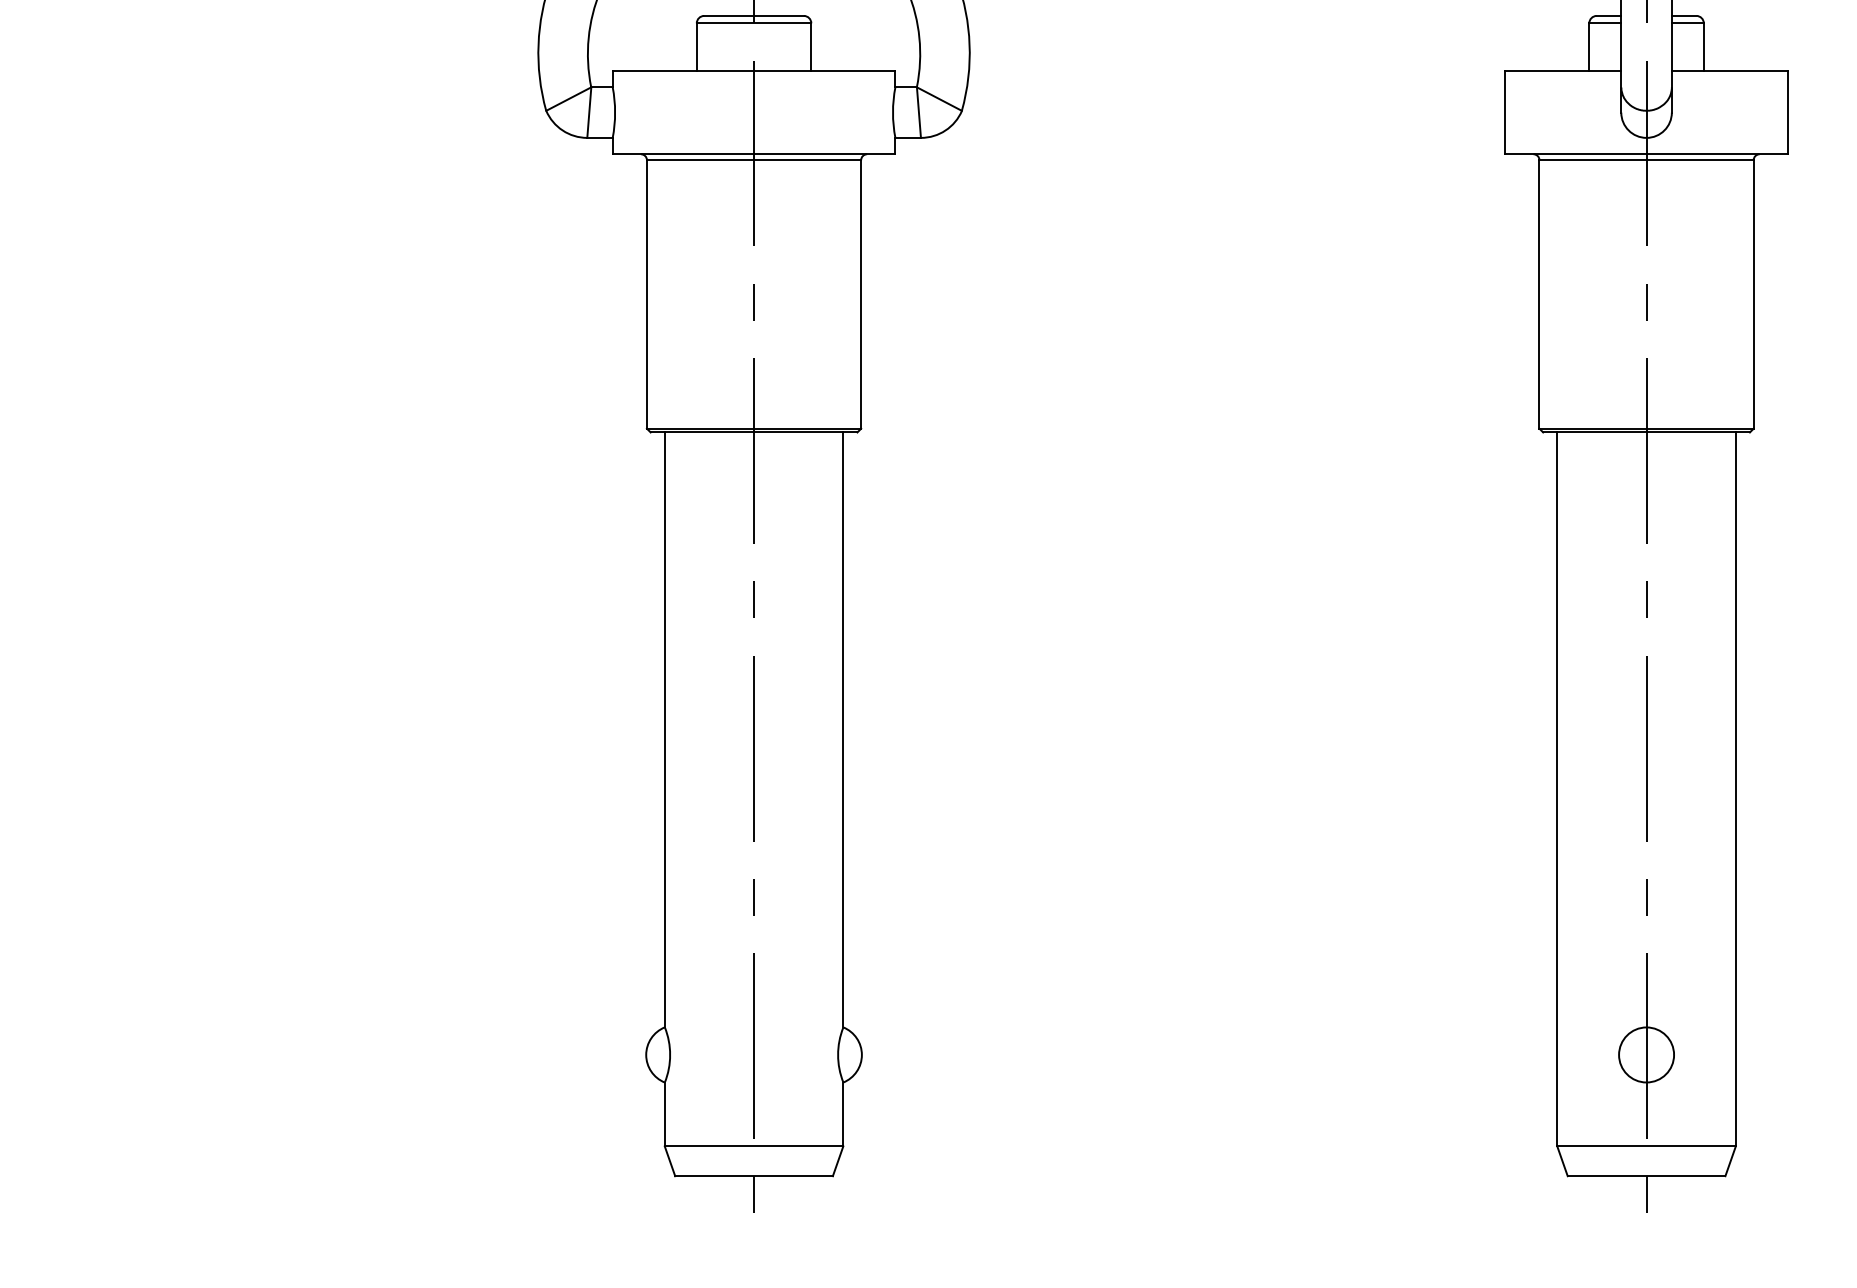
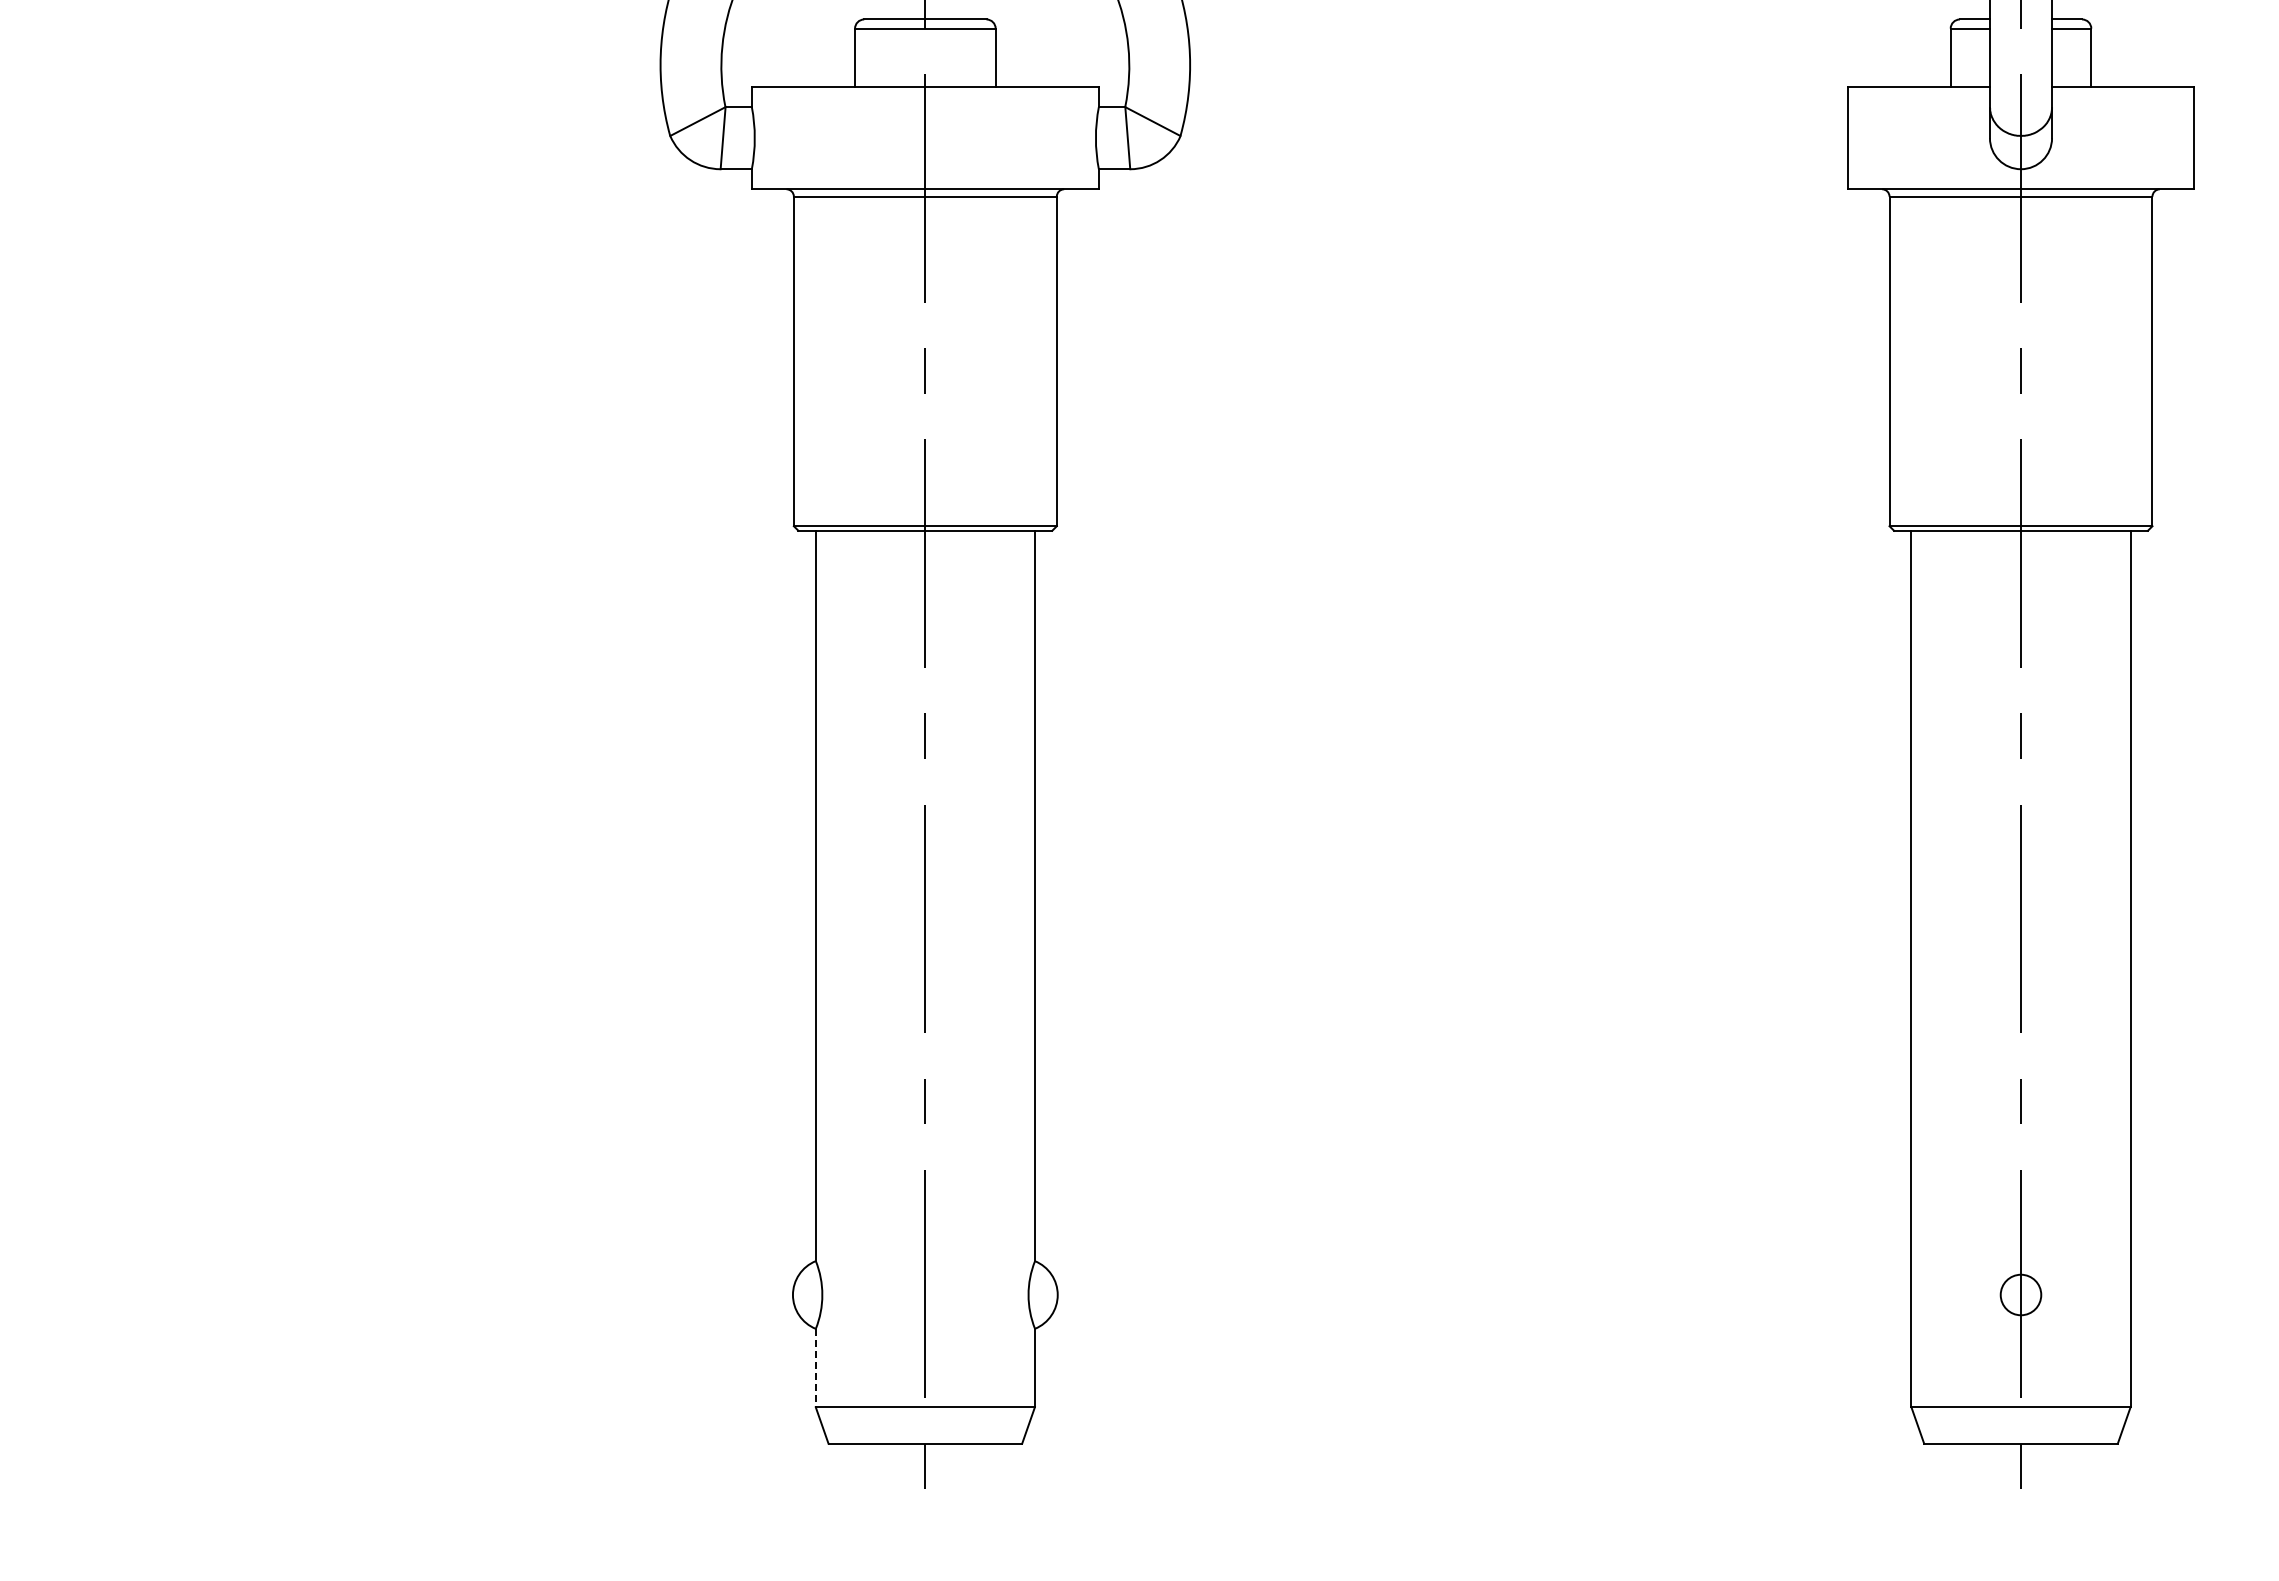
circle: (1646, 1054) -> (2020, 1294), size x0.6
line: (664, 1114) -> (815, 1368), solid -> dashed

